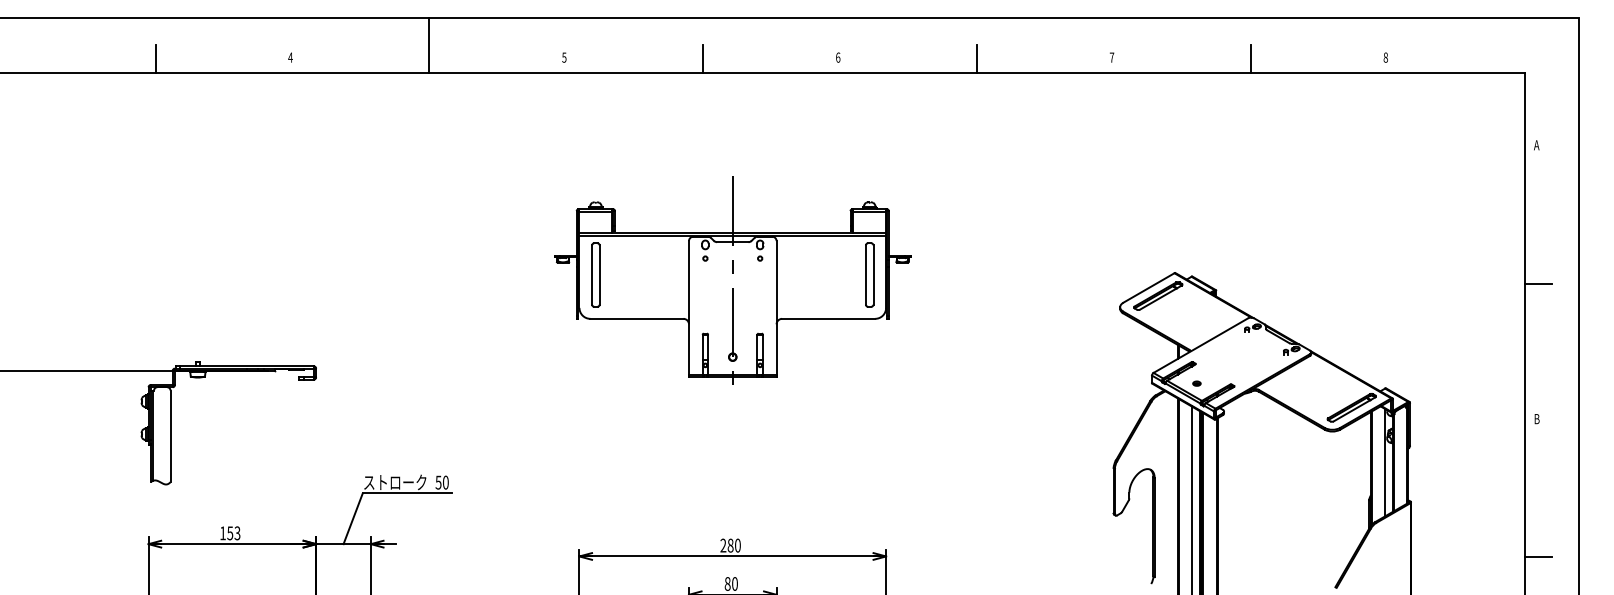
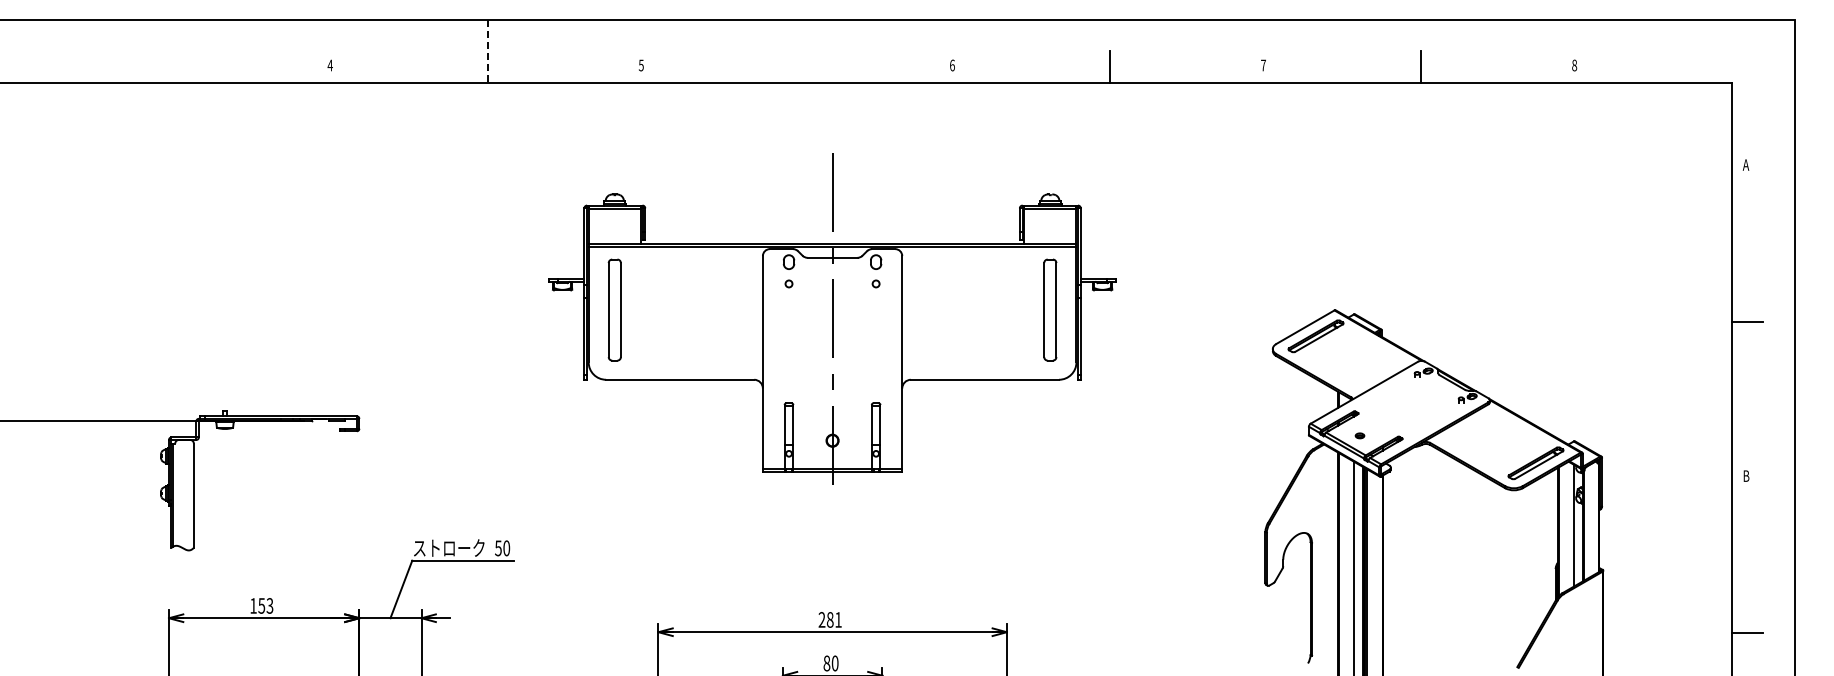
line: (428, 45) -> (487, 51), solid -> dashed
line: (155, 58) -> (176, 66), removed
line: (703, 58) -> (799, 66), removed
part: (732, 280) -> (832, 318), size x1.4
text: (737, 545) -> (838, 619), 280 -> 281

